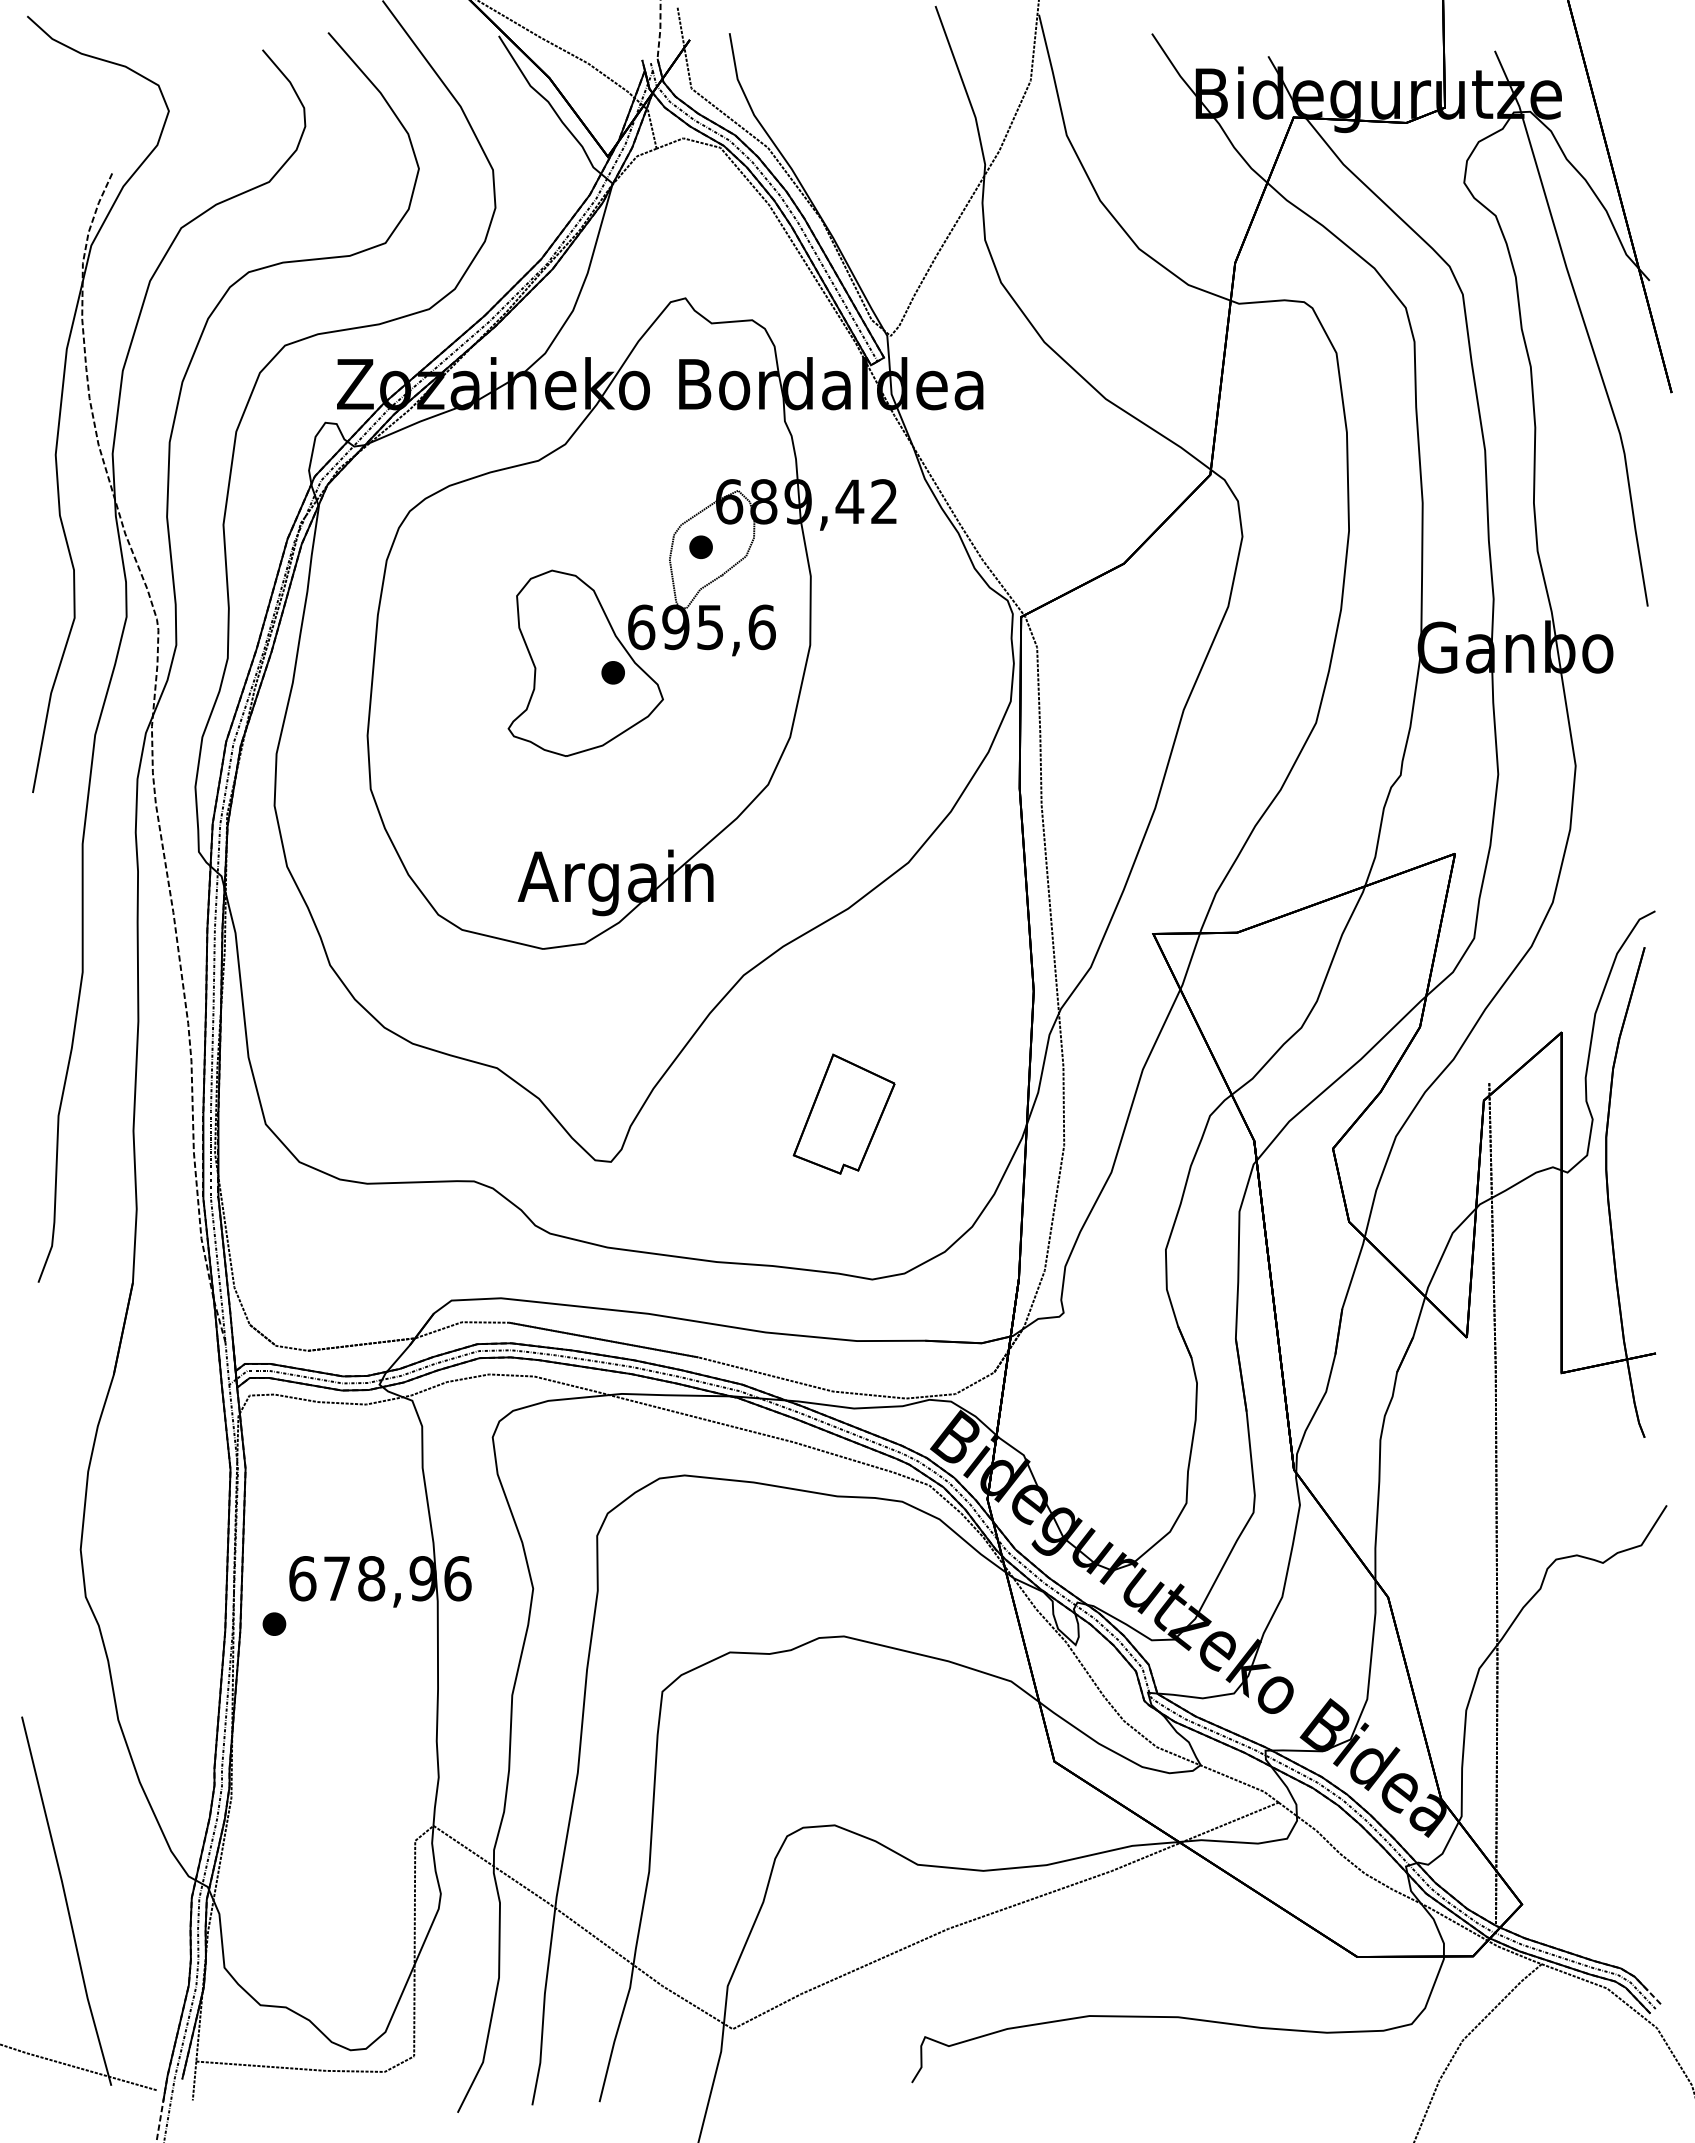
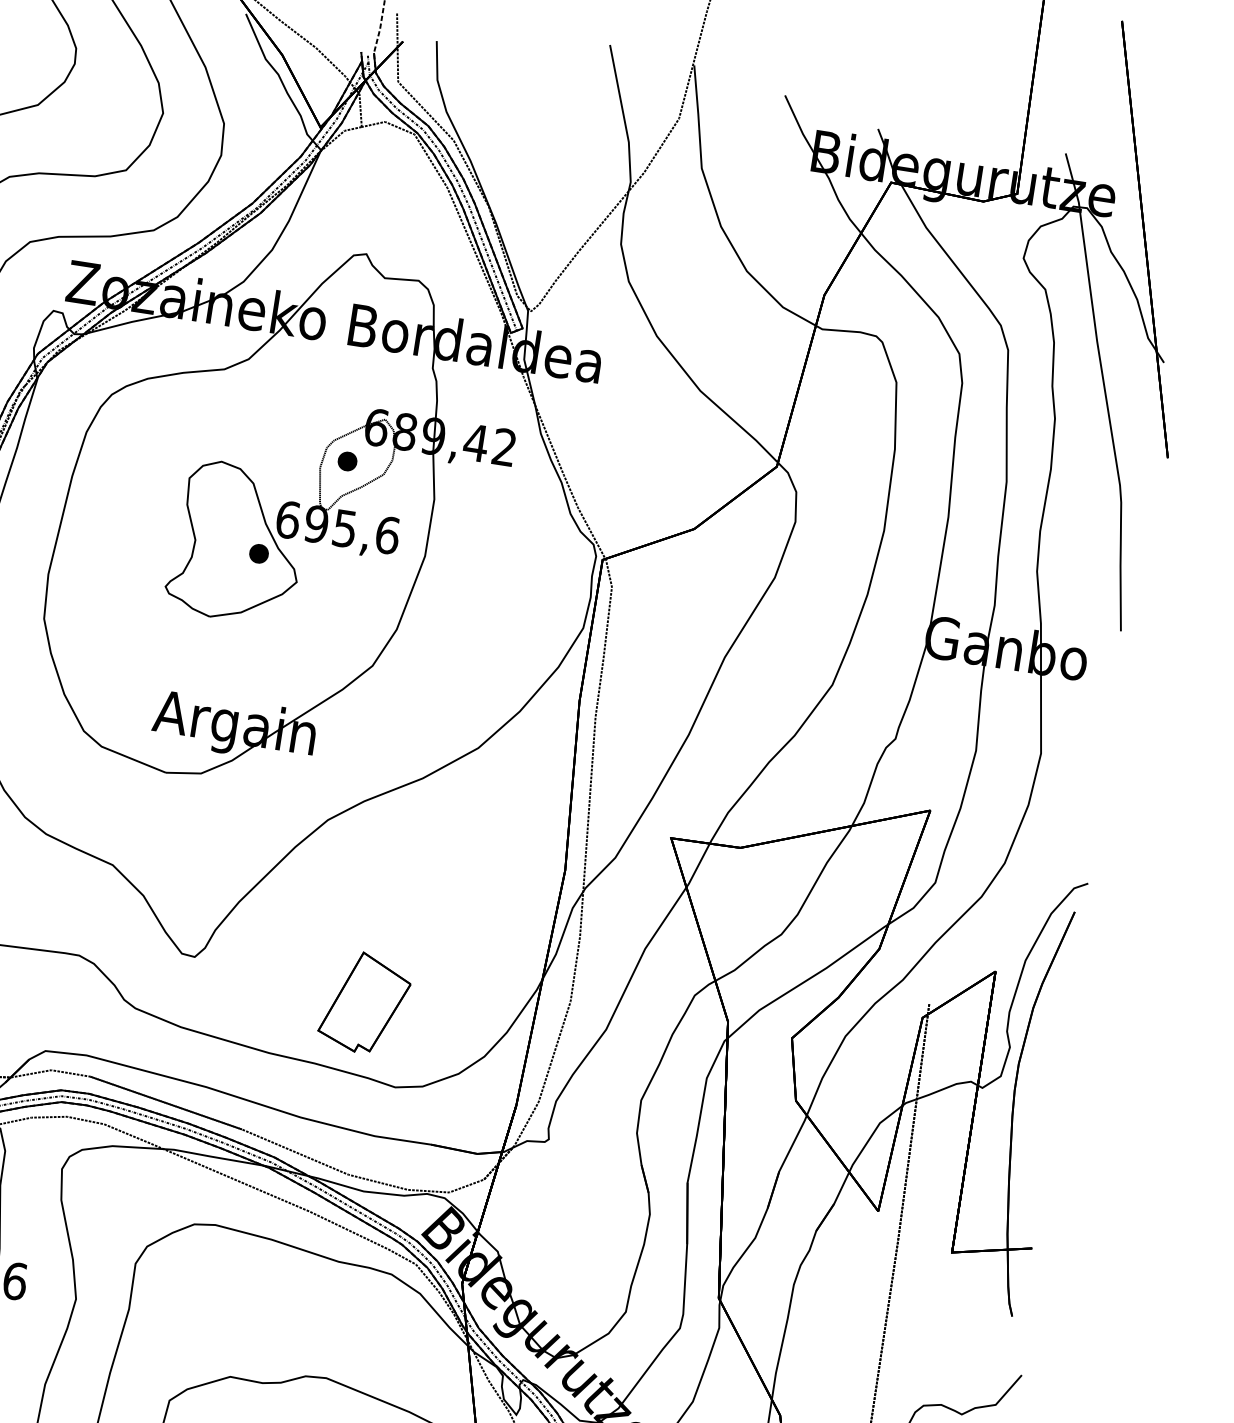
part: (843, 1113) -> (364, 1002), moved

